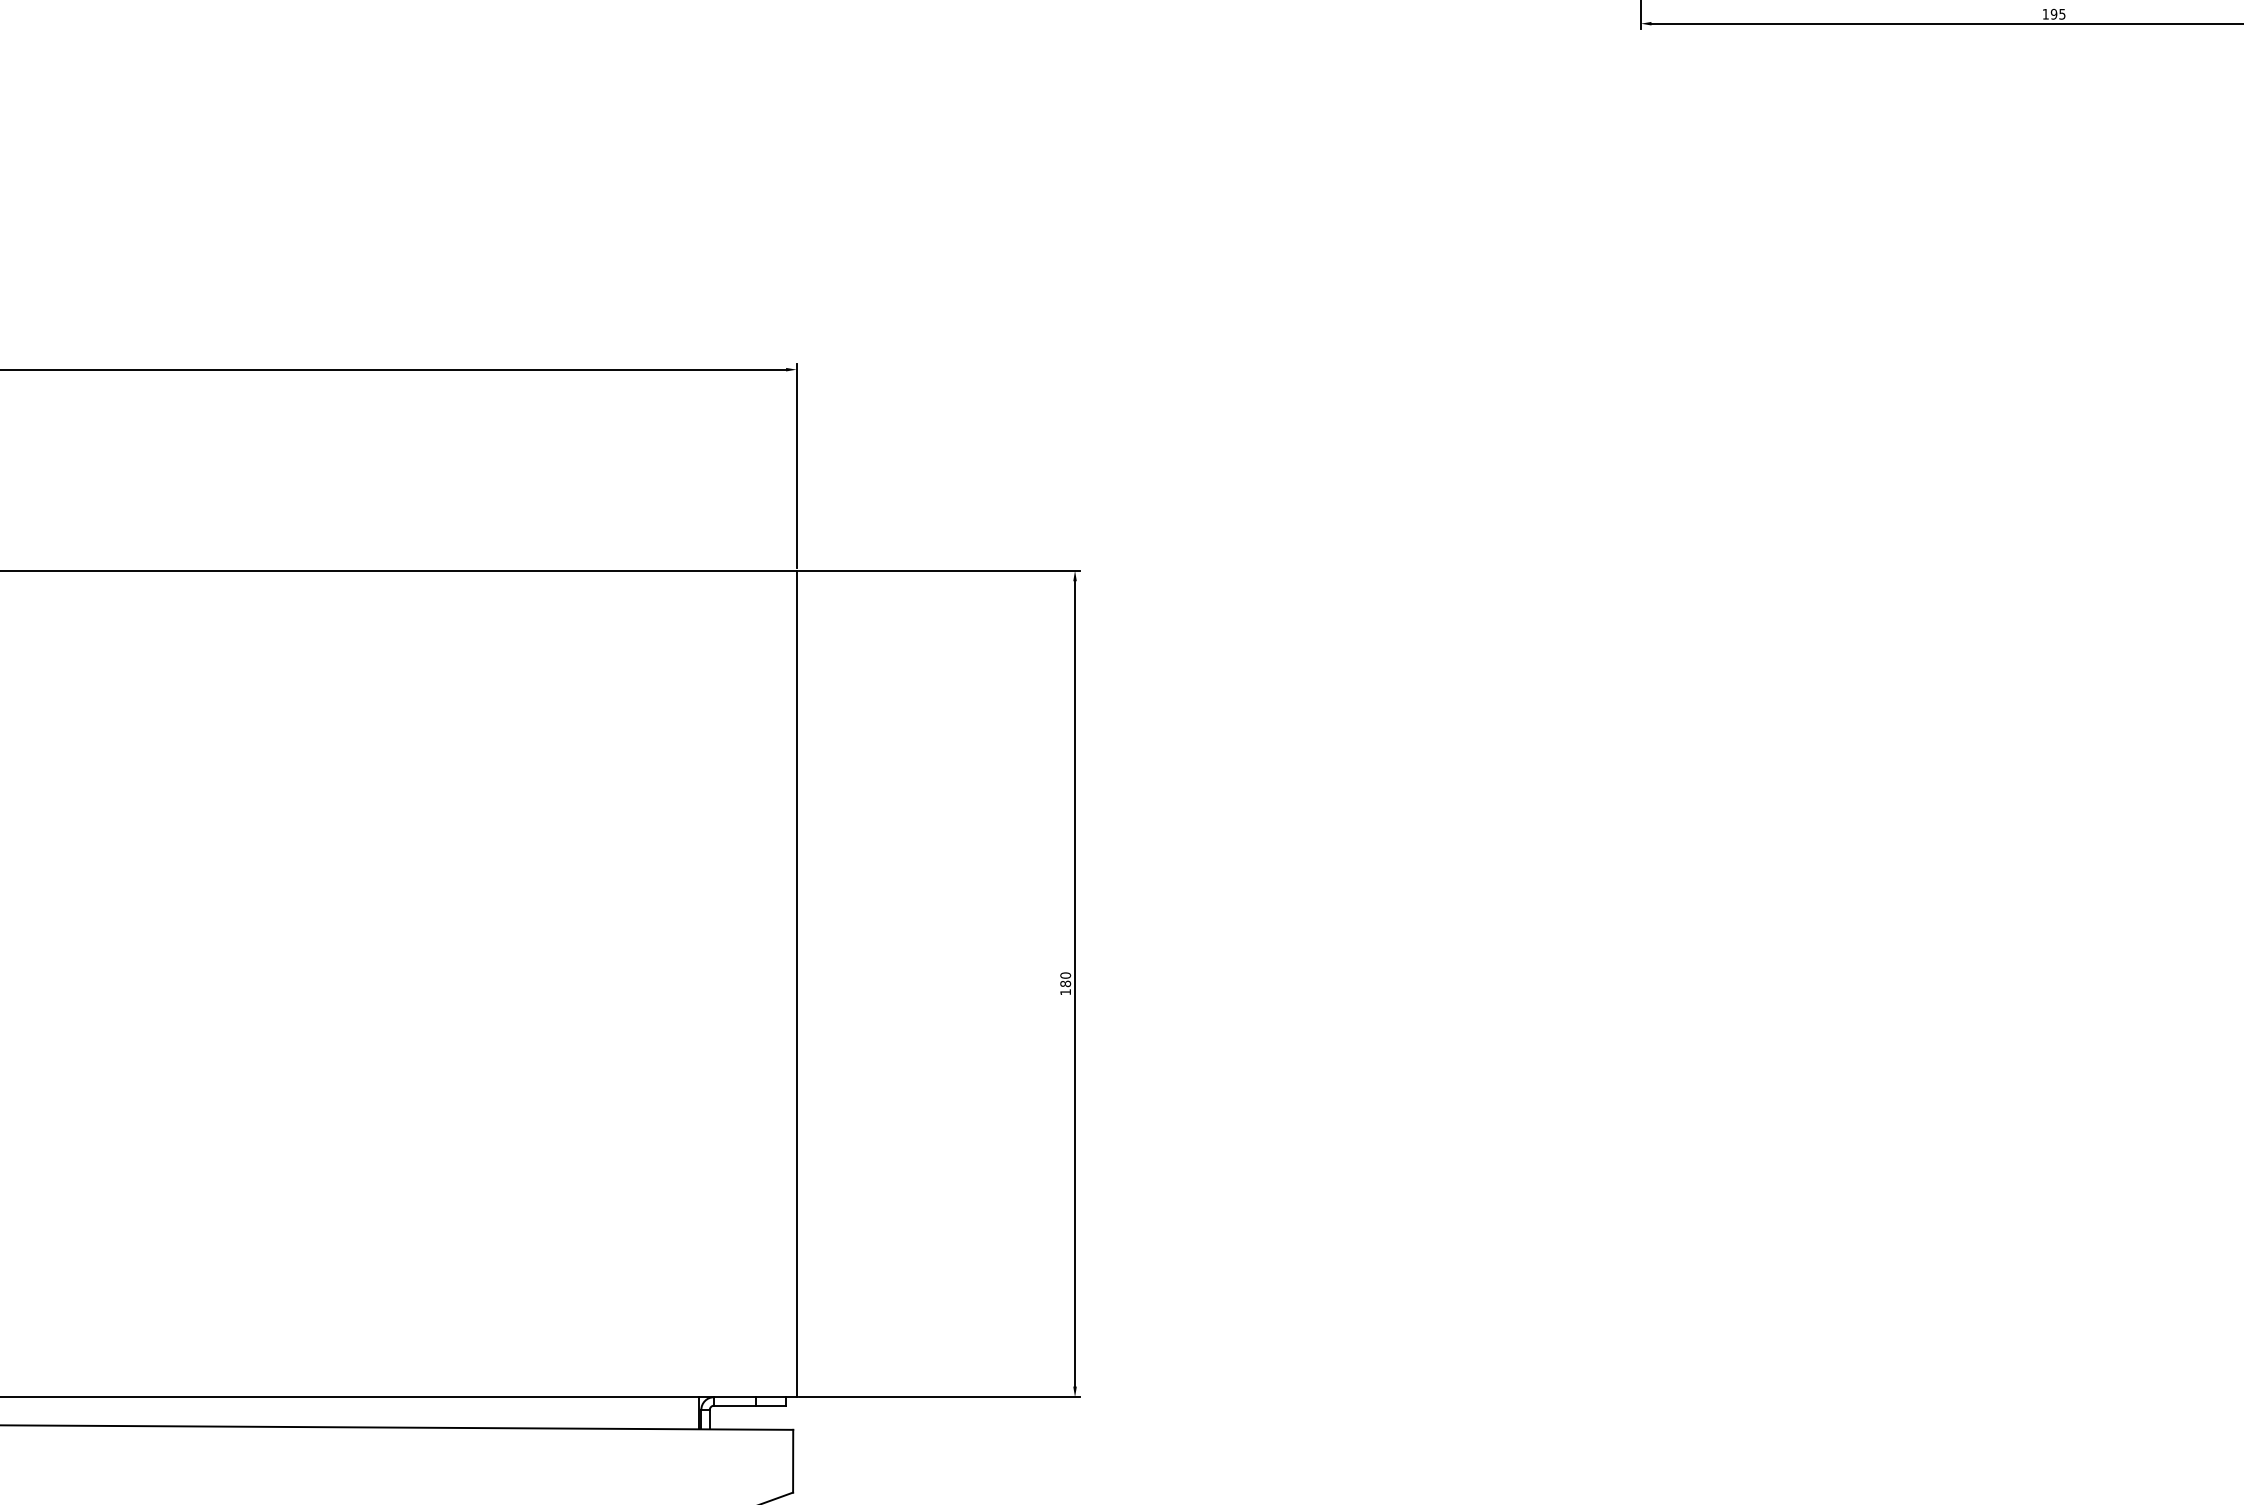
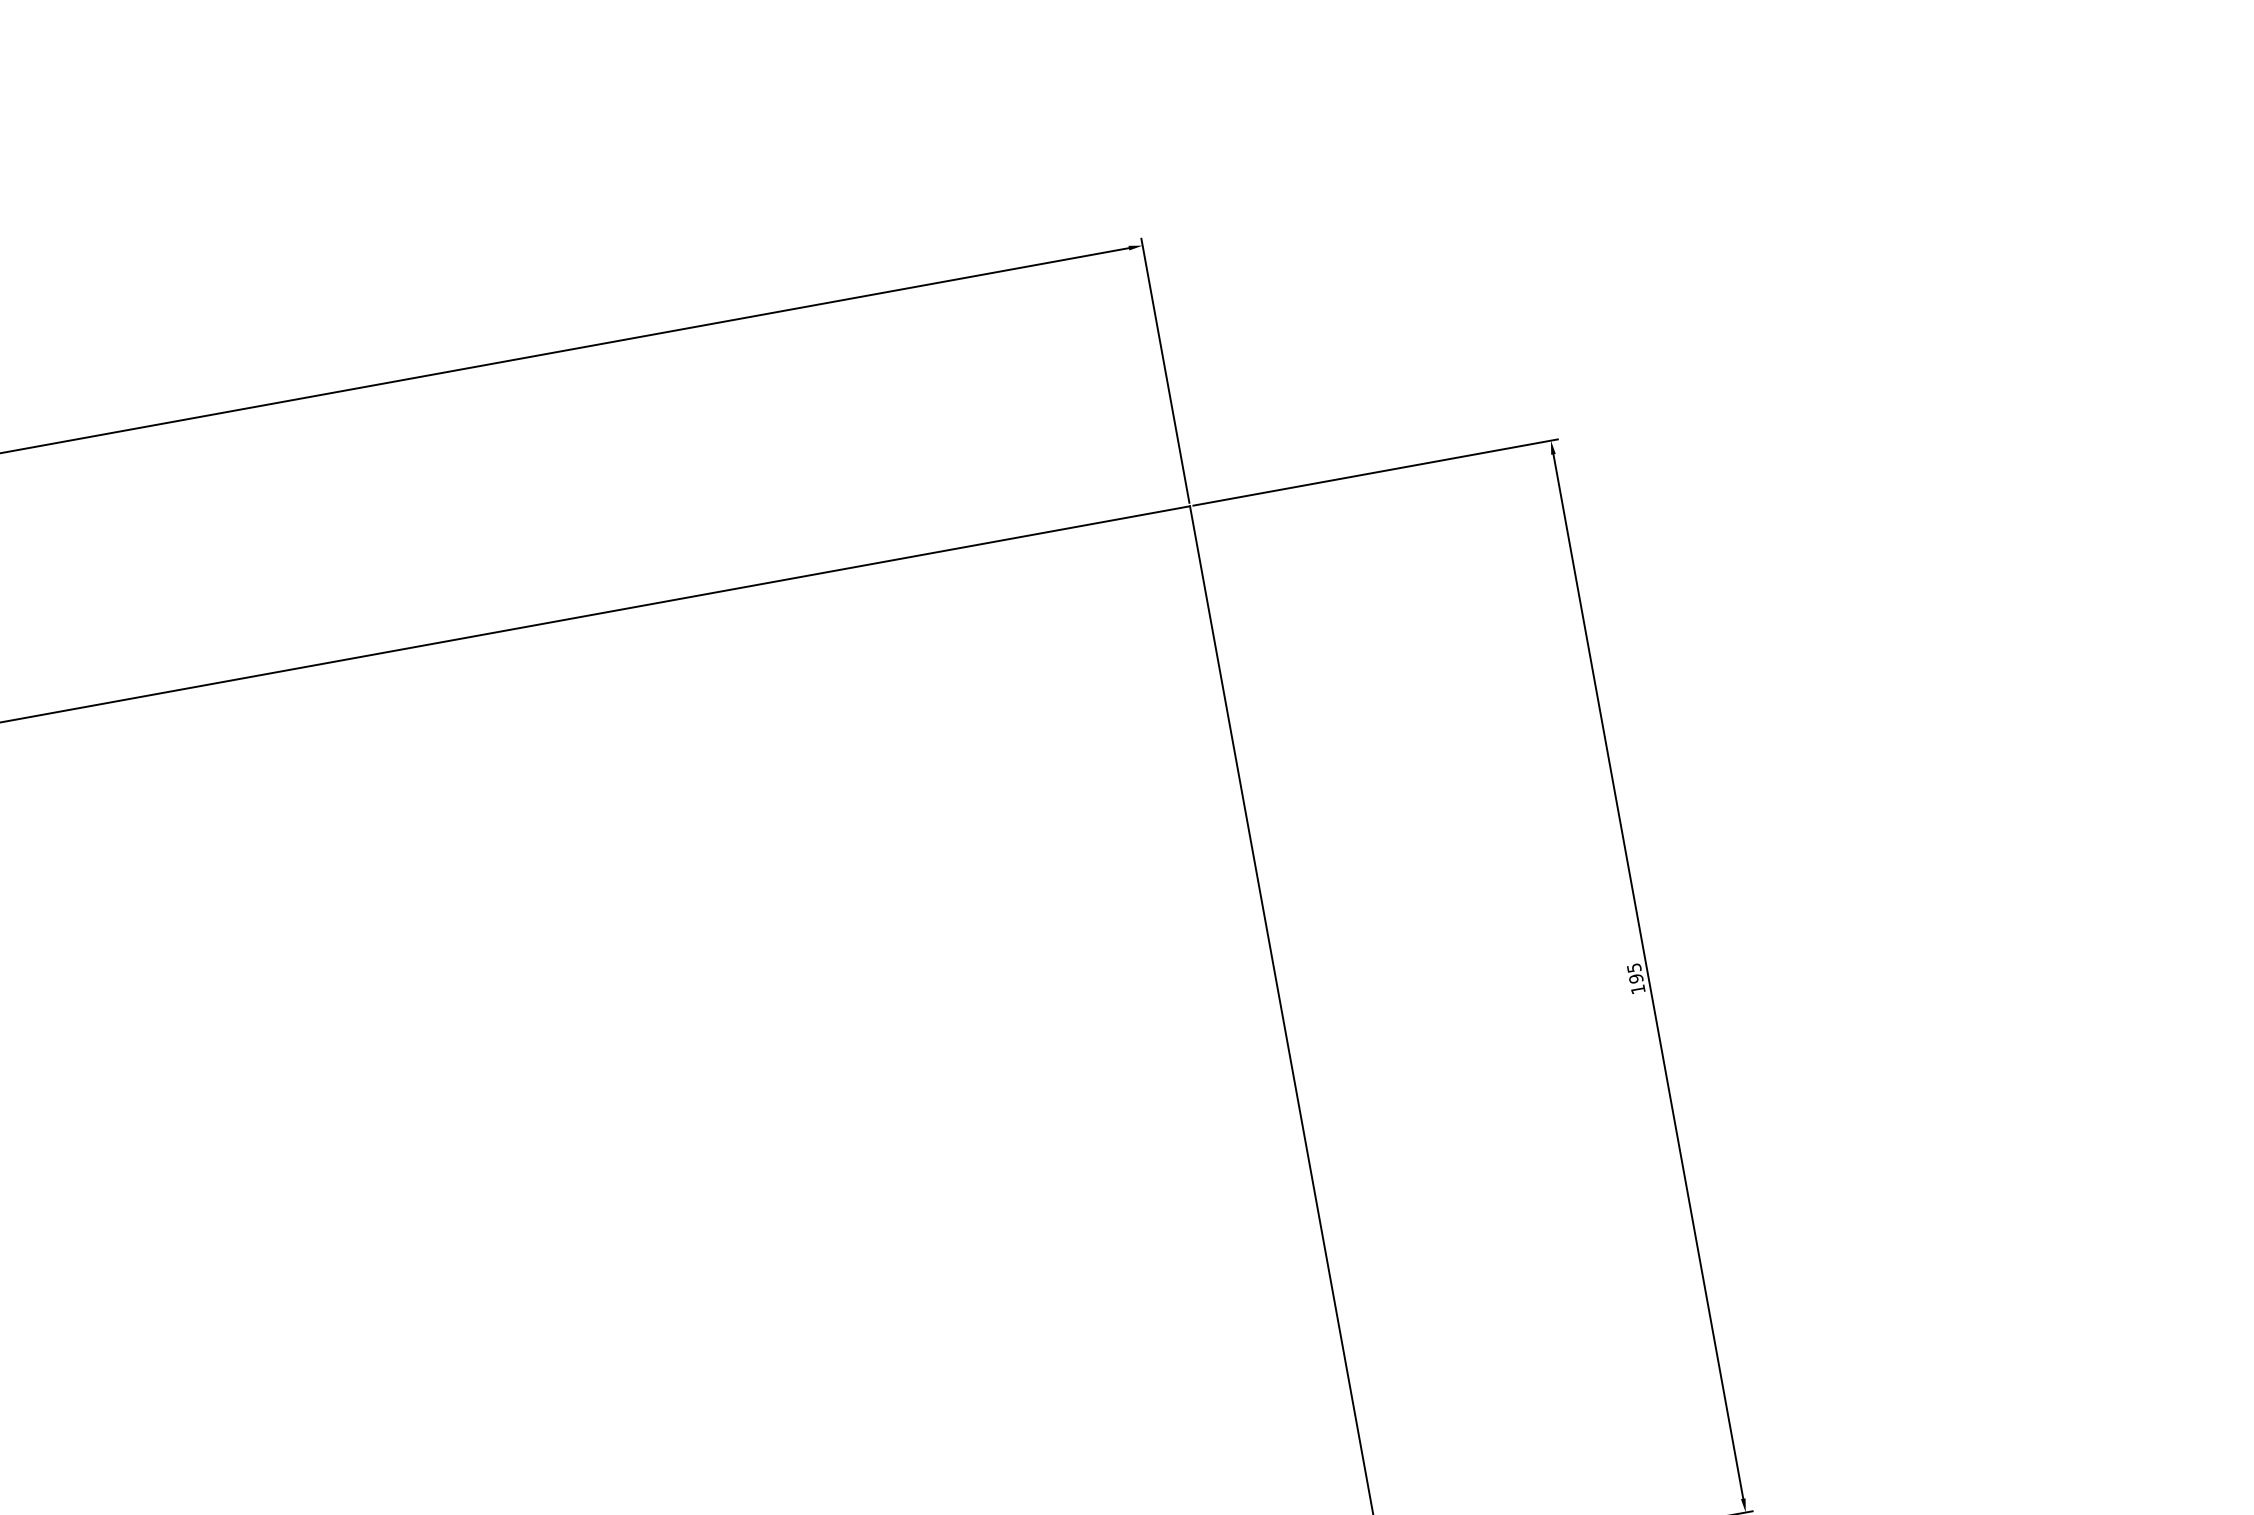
text: (1065, 979) -> (1634, 973), 180 -> 195

